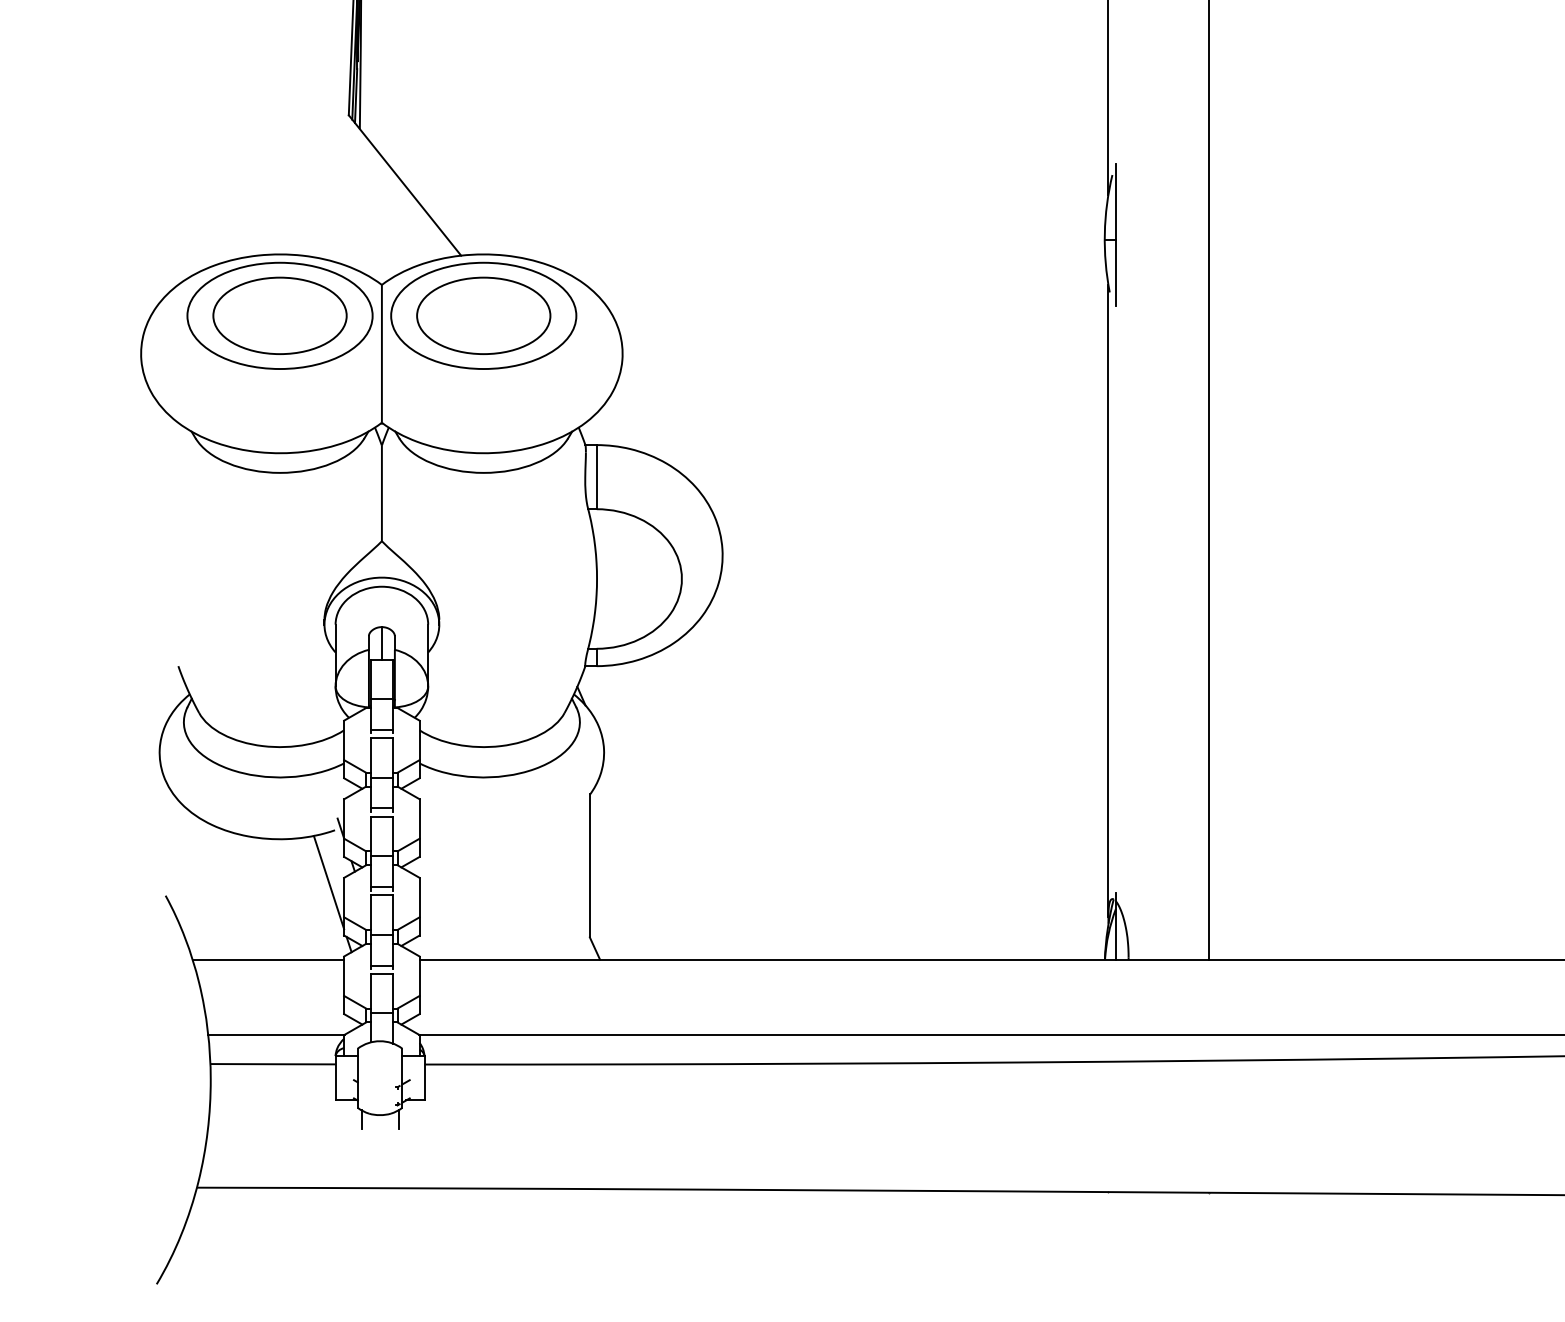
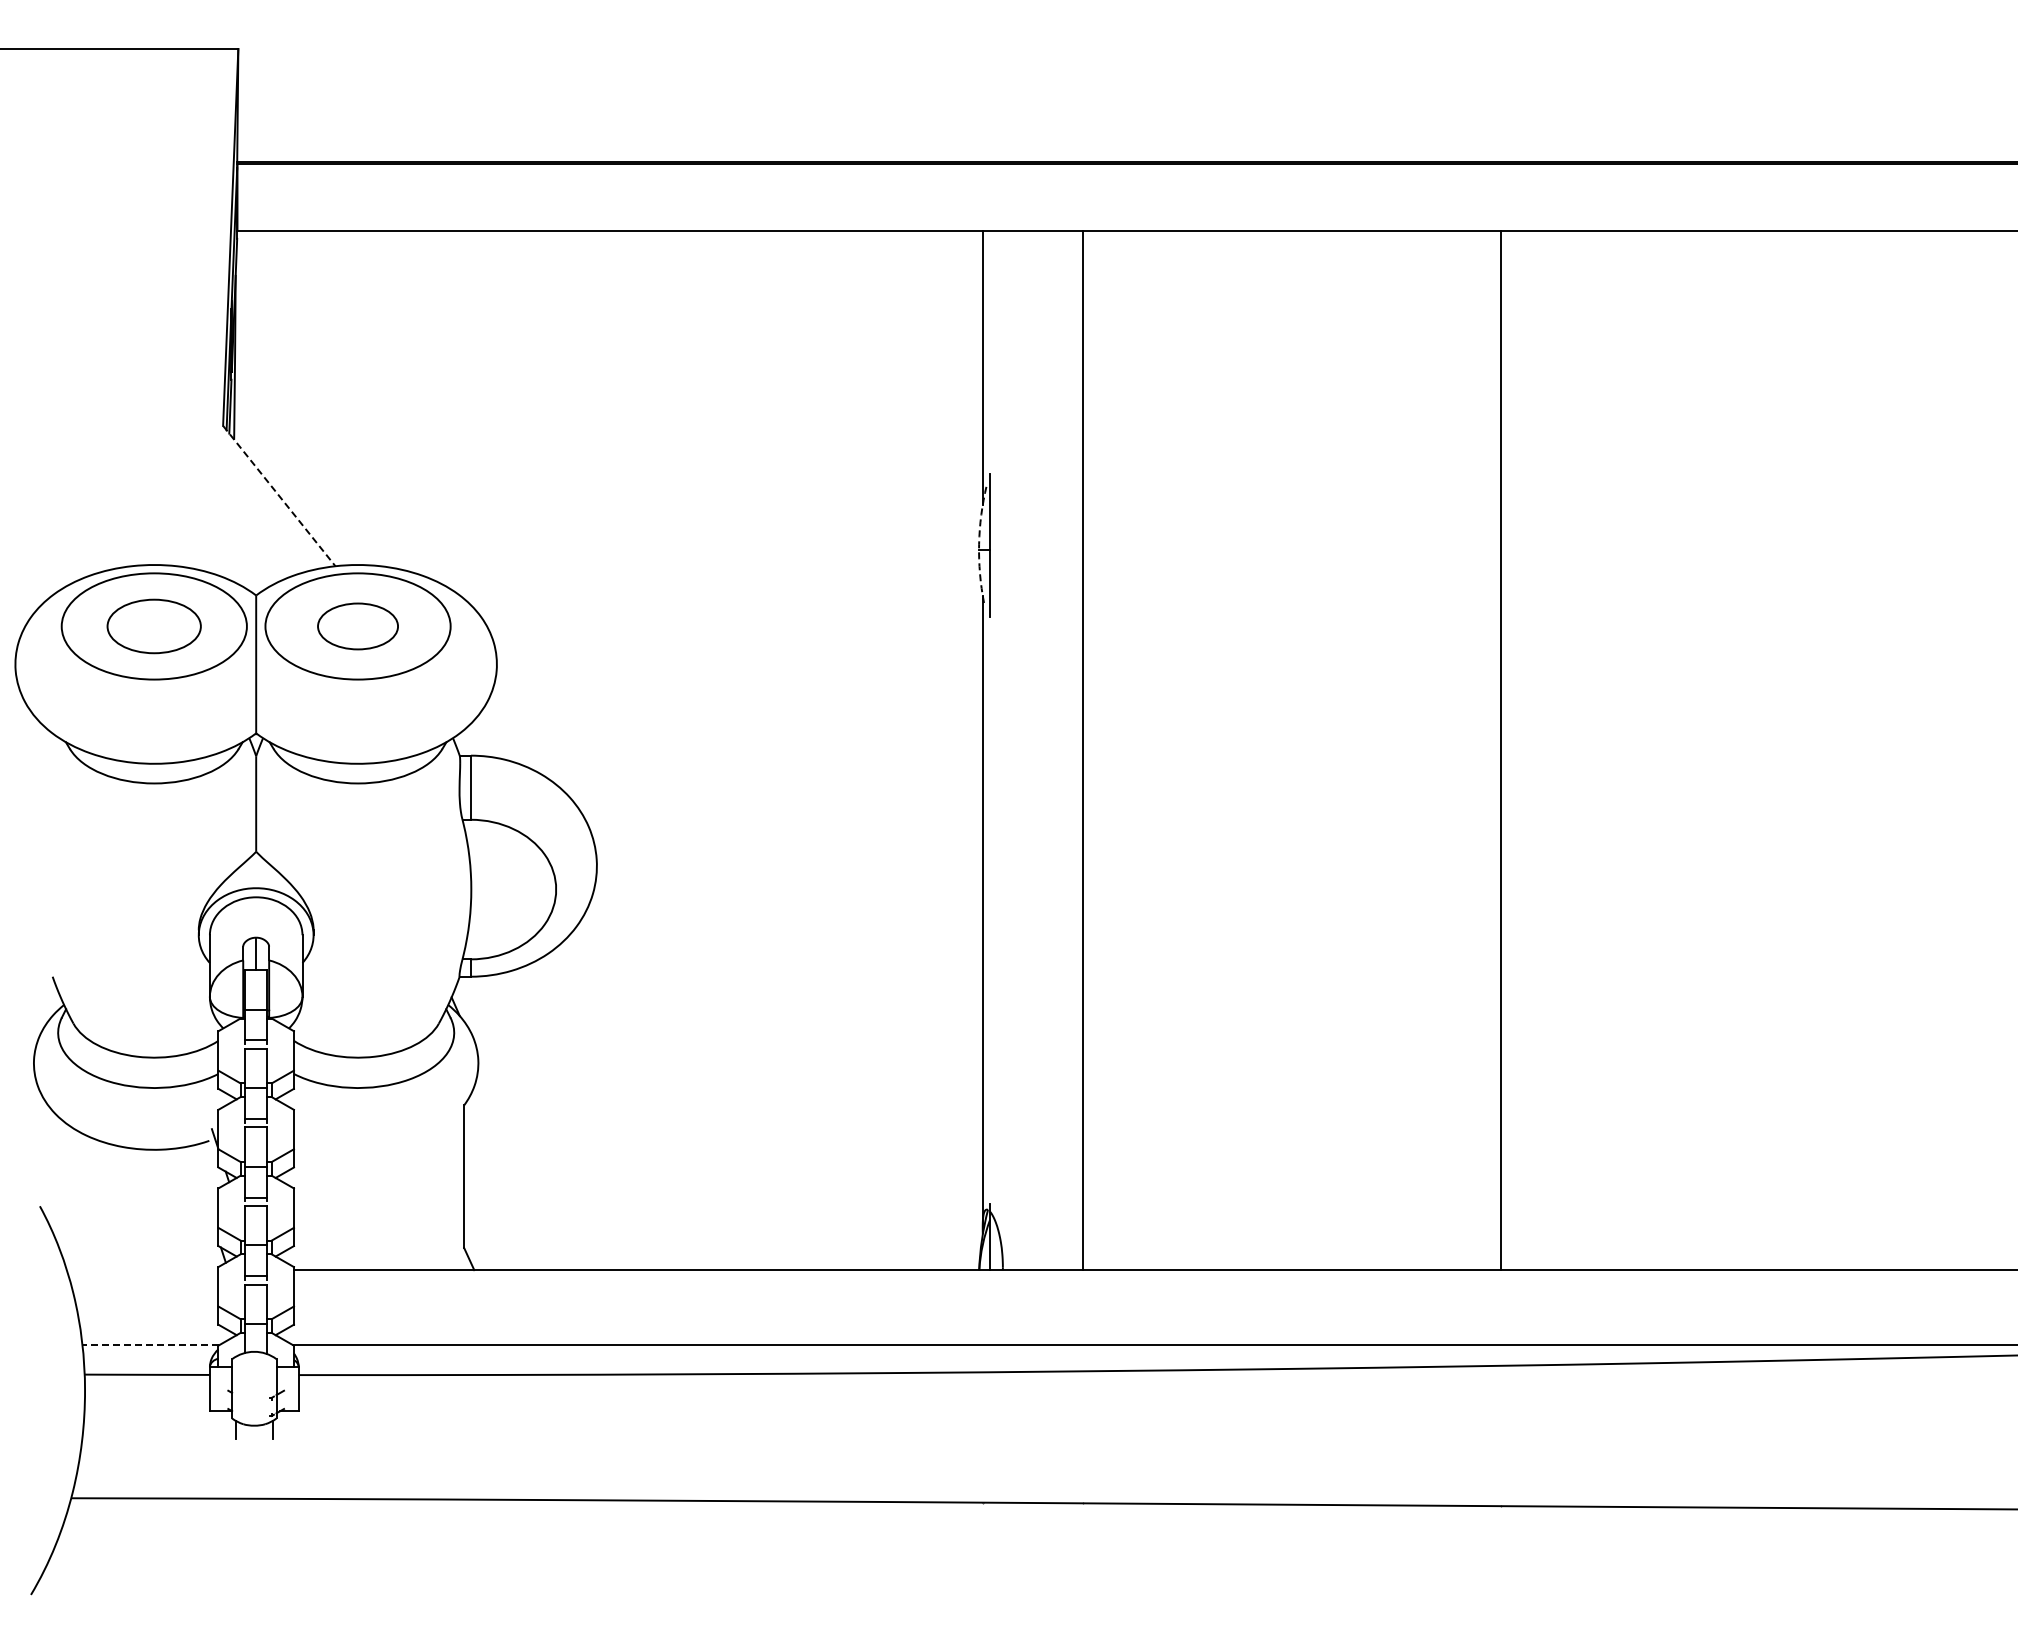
line: (405, 185) -> (279, 496), solid -> dashed
arc: (1105, 233) -> (979, 544), solid -> dashed
part: (279, 315) -> (153, 626), size x0.7
part: (483, 315) -> (357, 626), size x0.6
line: (329, 881) -> (203, 1192), removed
line: (268, 959) -> (142, 1270), removed
line: (276, 1034) -> (150, 1345), solid -> dashed

